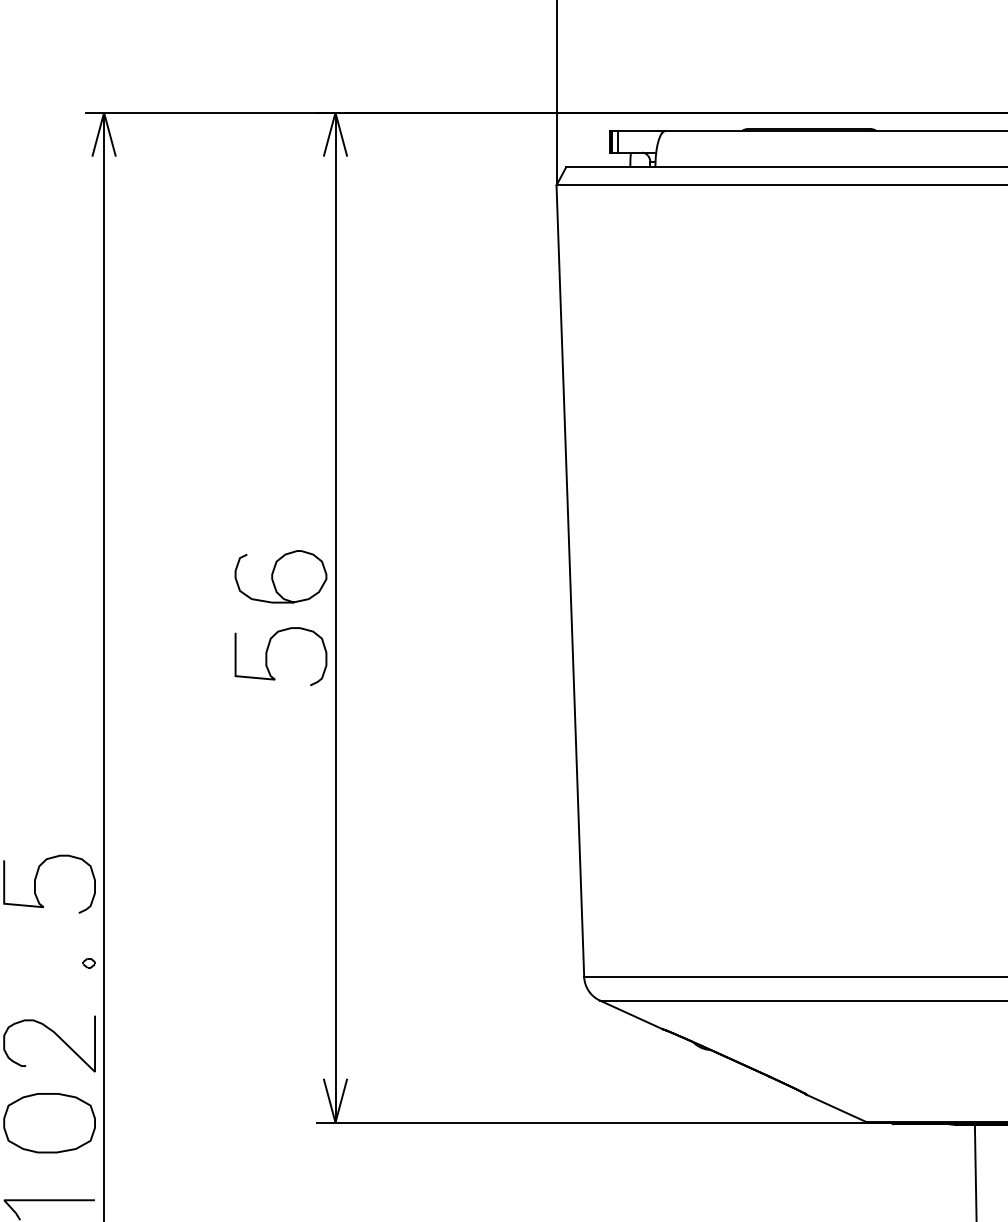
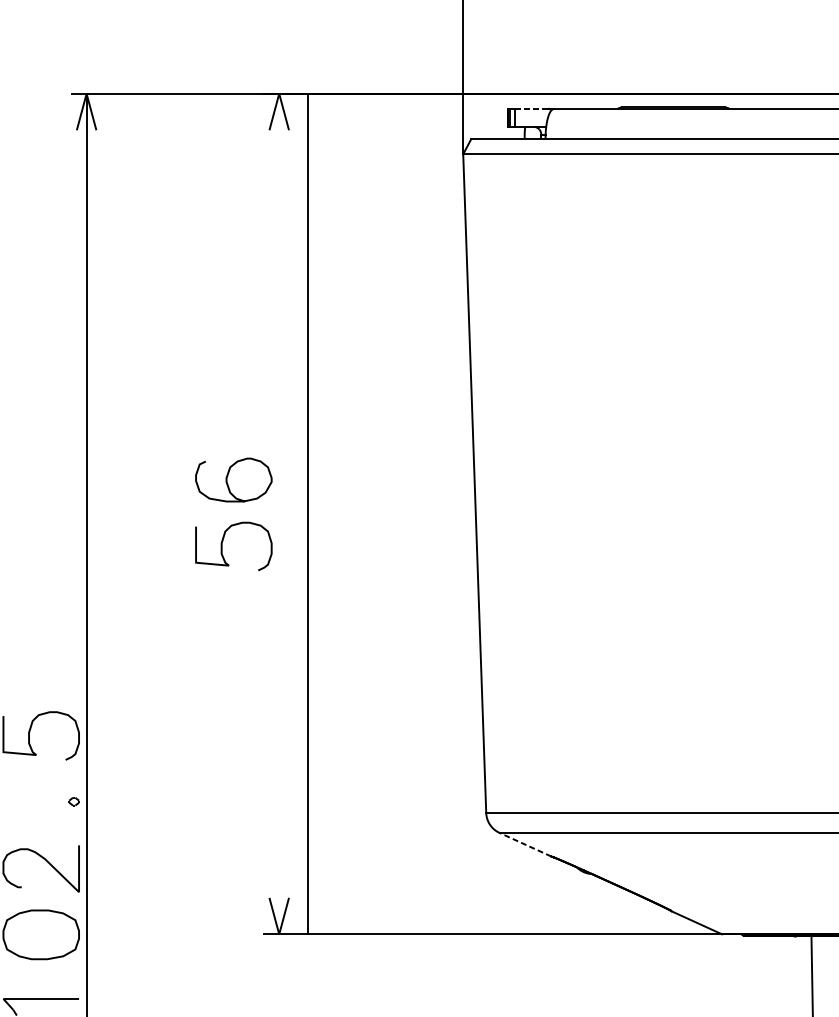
line: (637, 130) -> (530, 108), solid -> dashed
line: (335, 617) -> (307, 513), moved
line: (630, 1014) -> (524, 844), solid -> dashed

